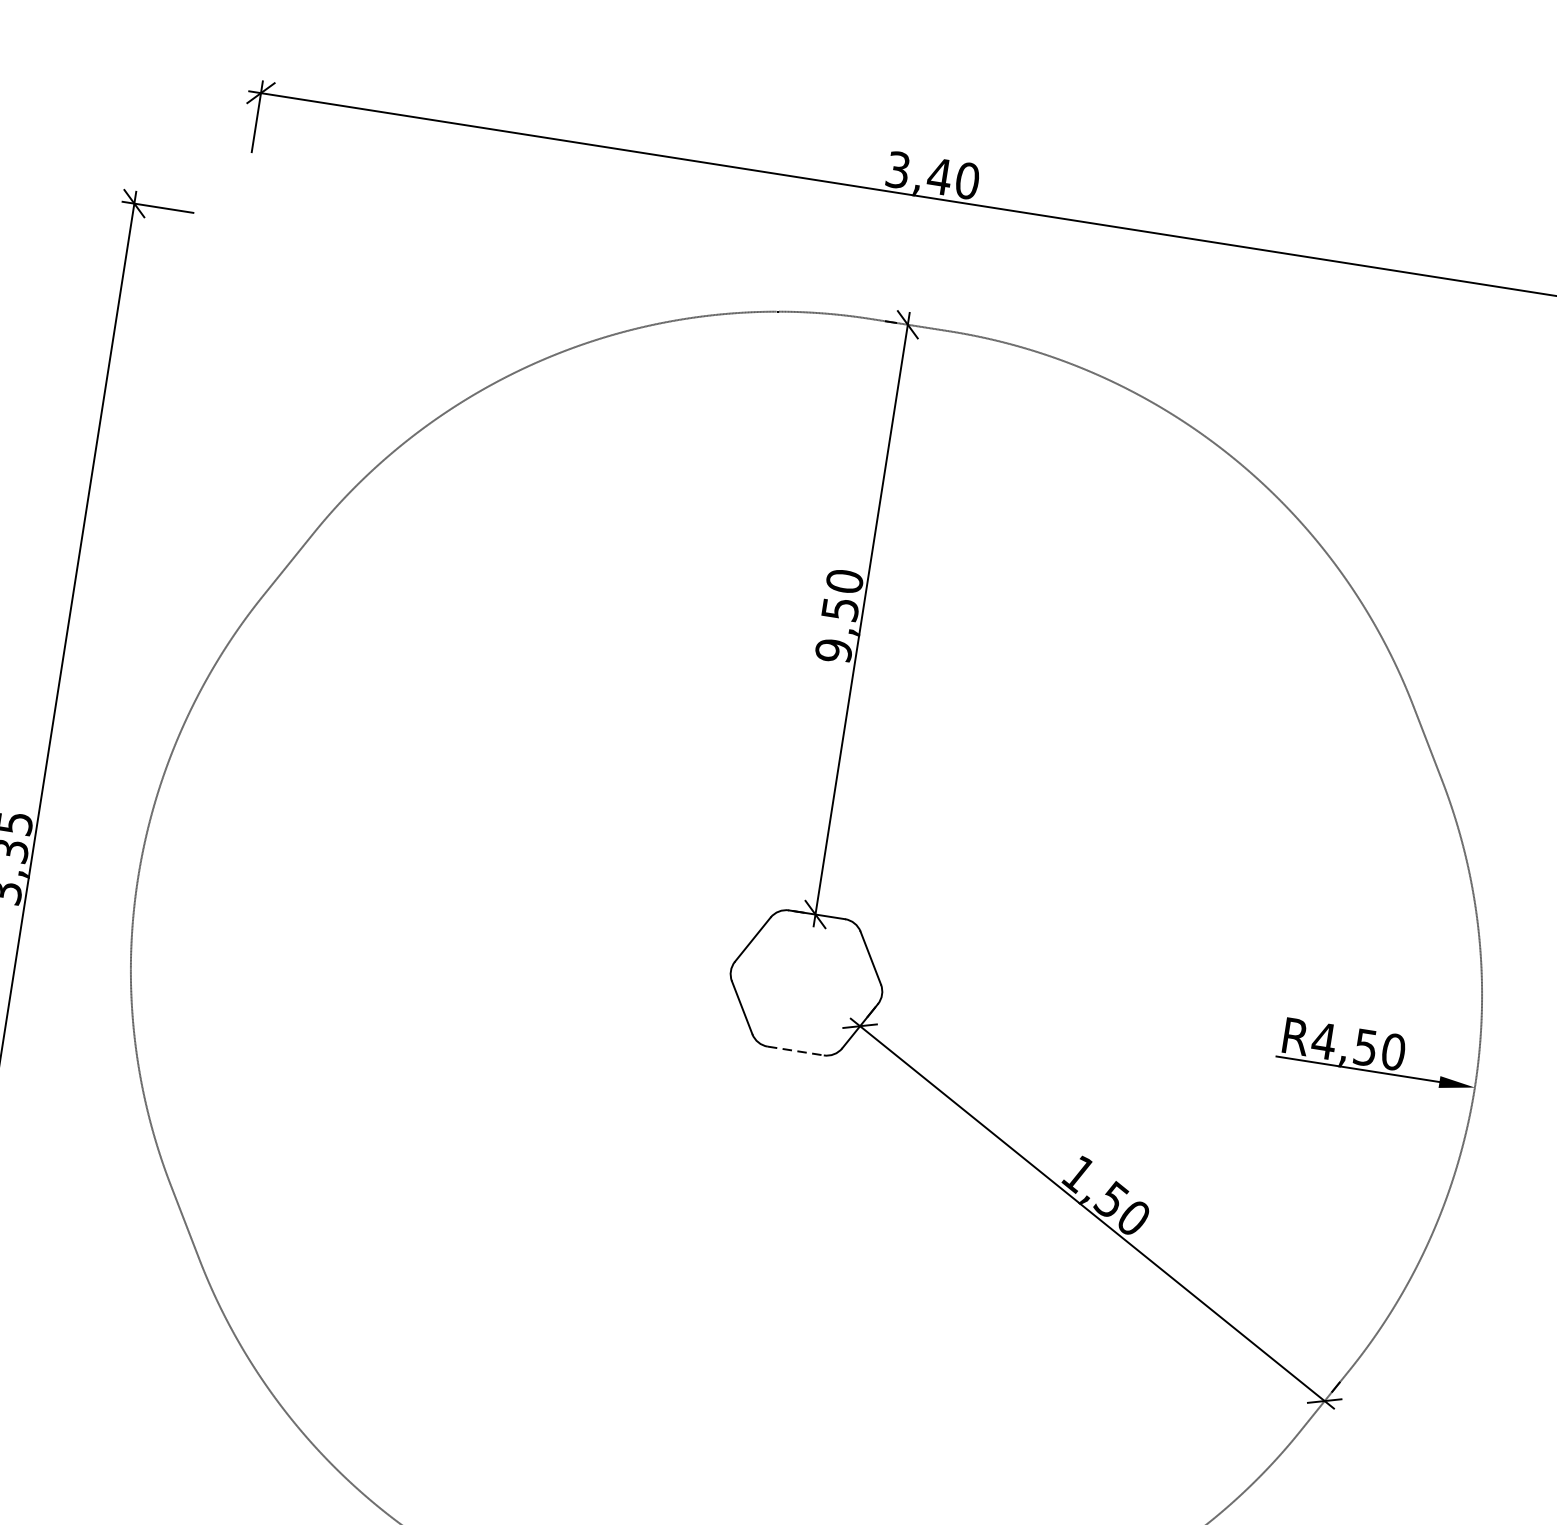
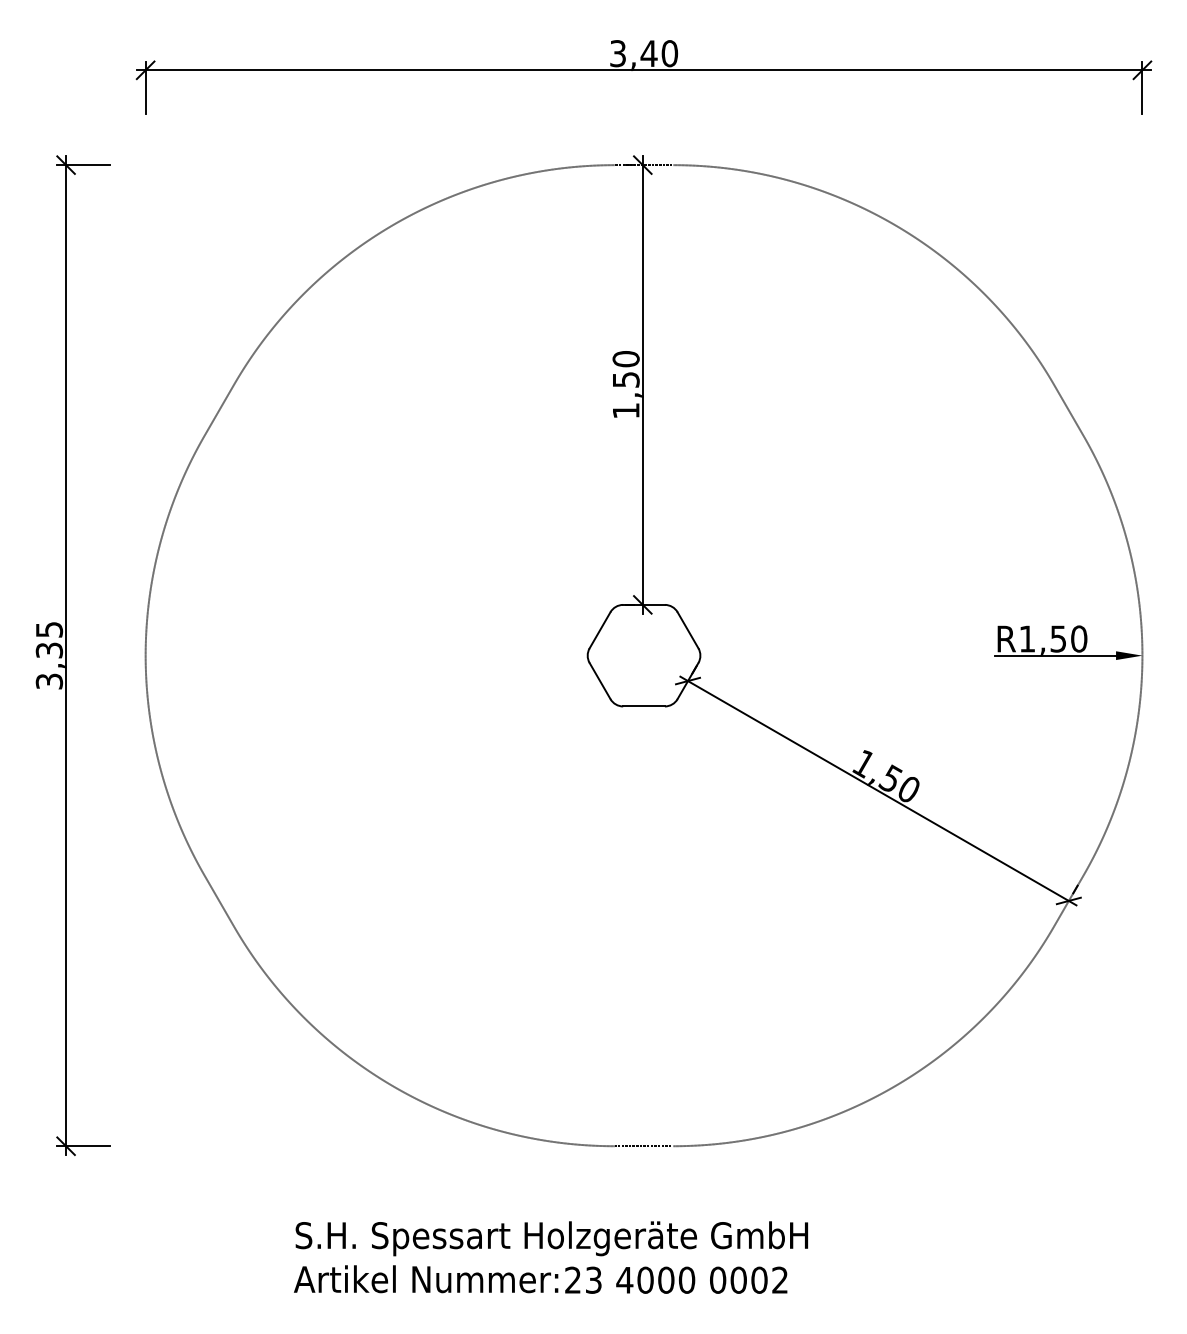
text: (833, 650) -> (625, 410), 9,50 -> 1,50
text: (1323, 1040) -> (1026, 638), R4,50 -> R1,50
line: (796, 1051) -> (644, 706), dashed -> solid

